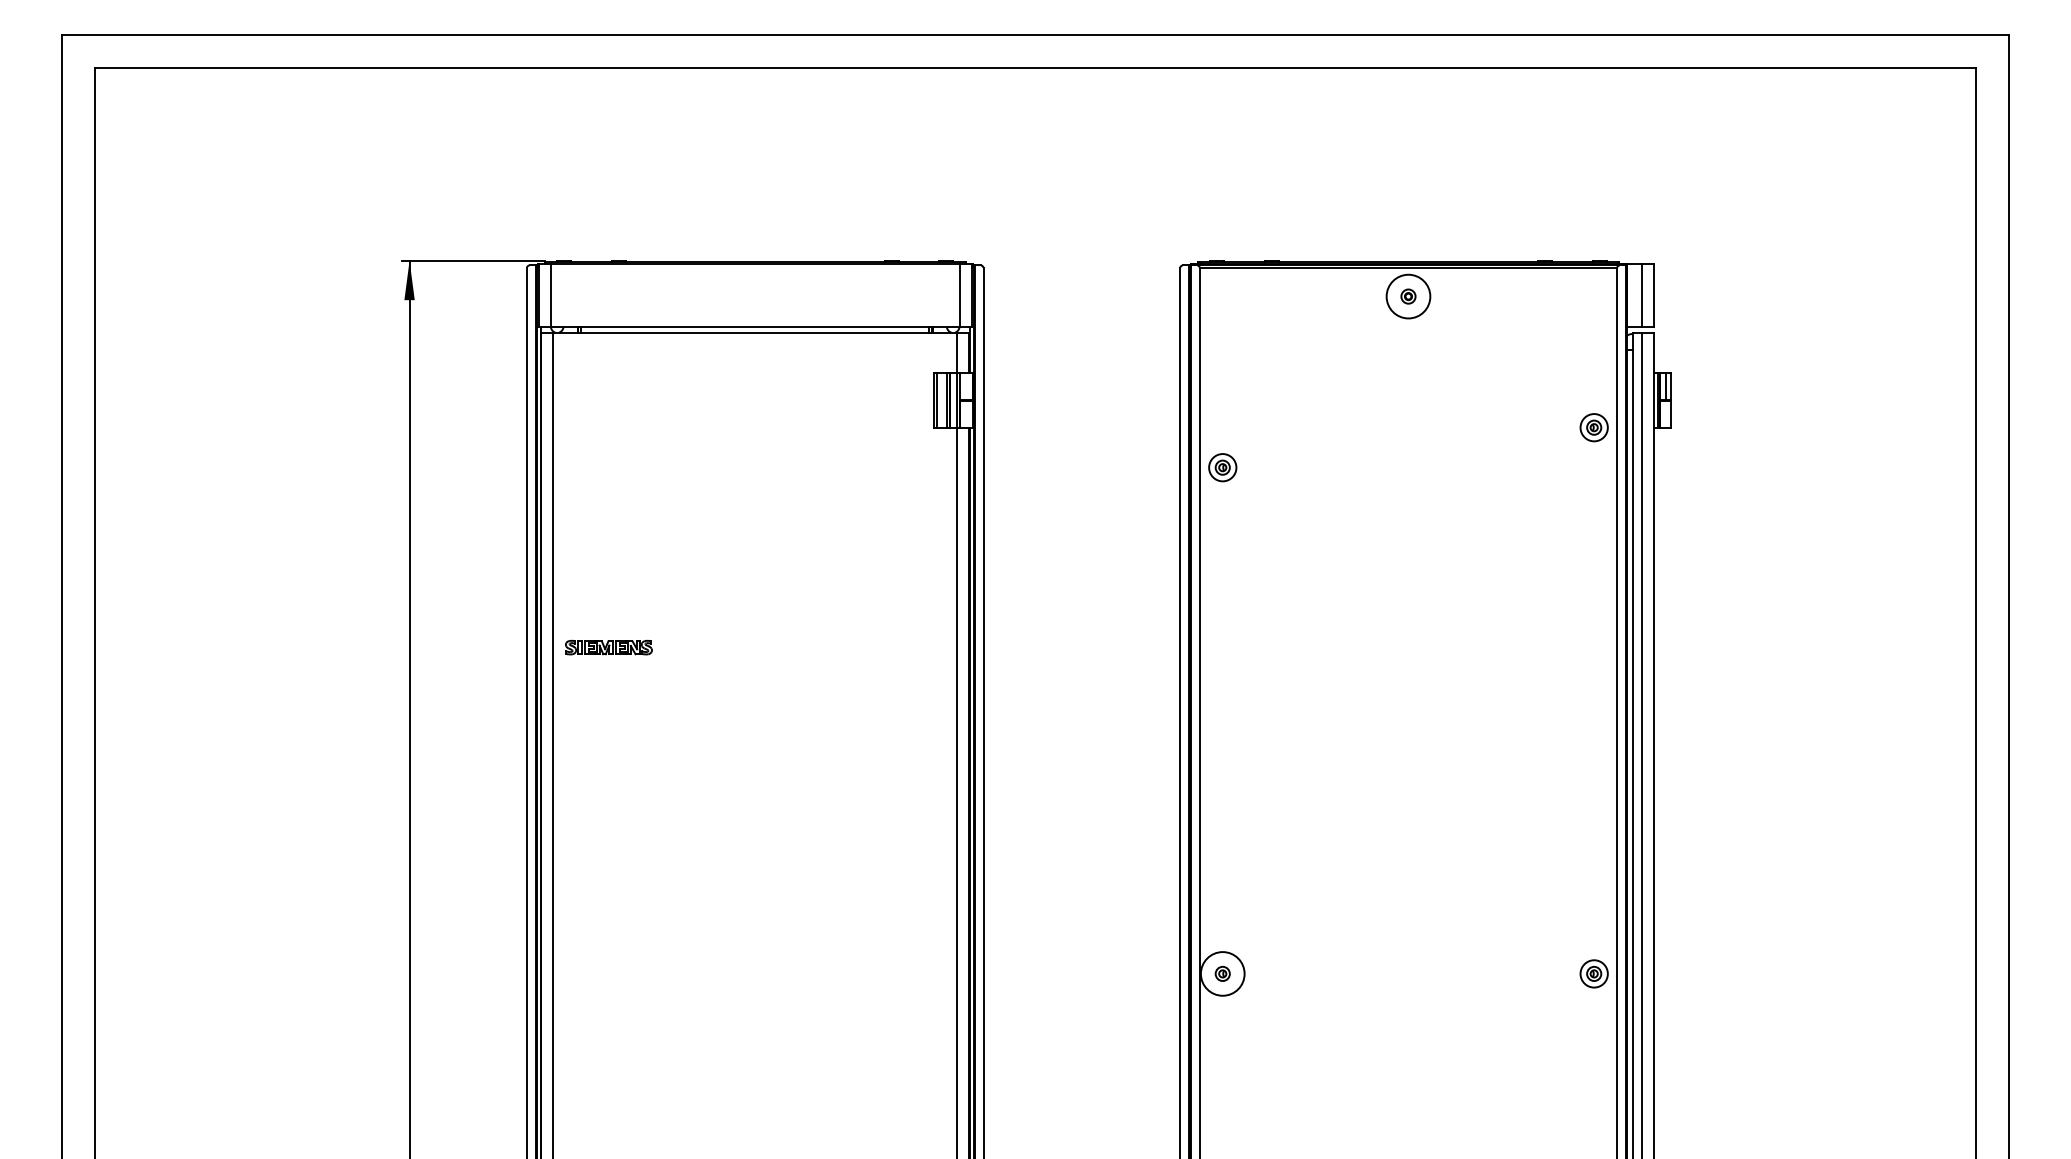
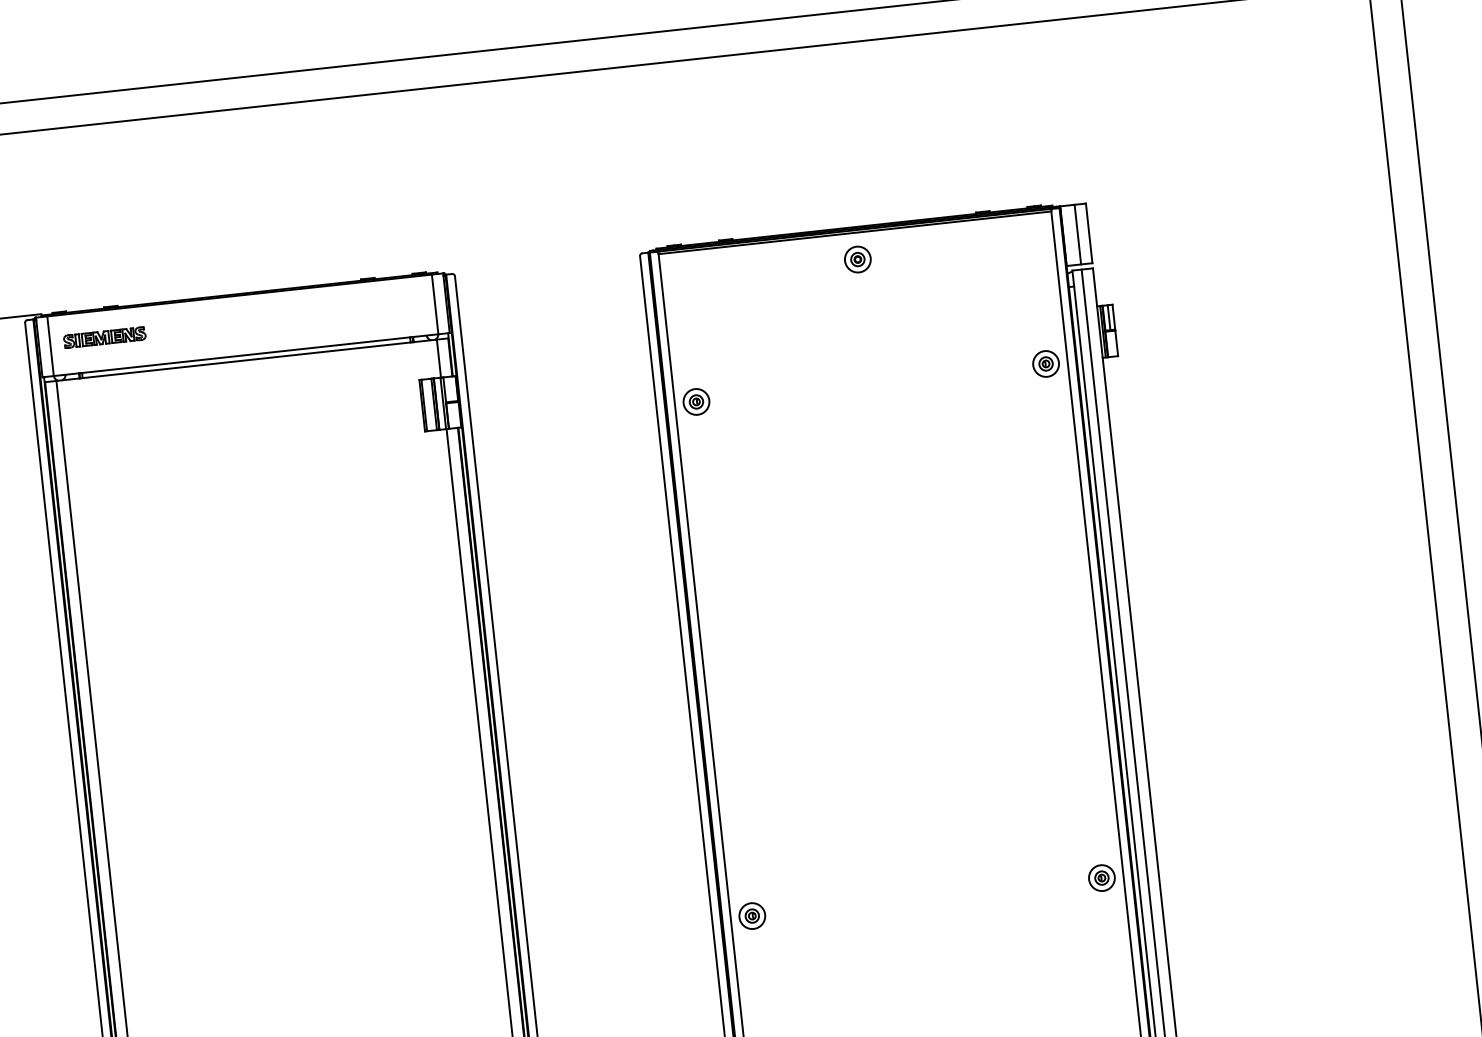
circle: (1408, 296) -> (857, 259), size x0.62
part: (1222, 467) -> (696, 401), moved
part: (608, 647) -> (104, 337), moved
circle: (1222, 973) -> (752, 915), size x0.62

